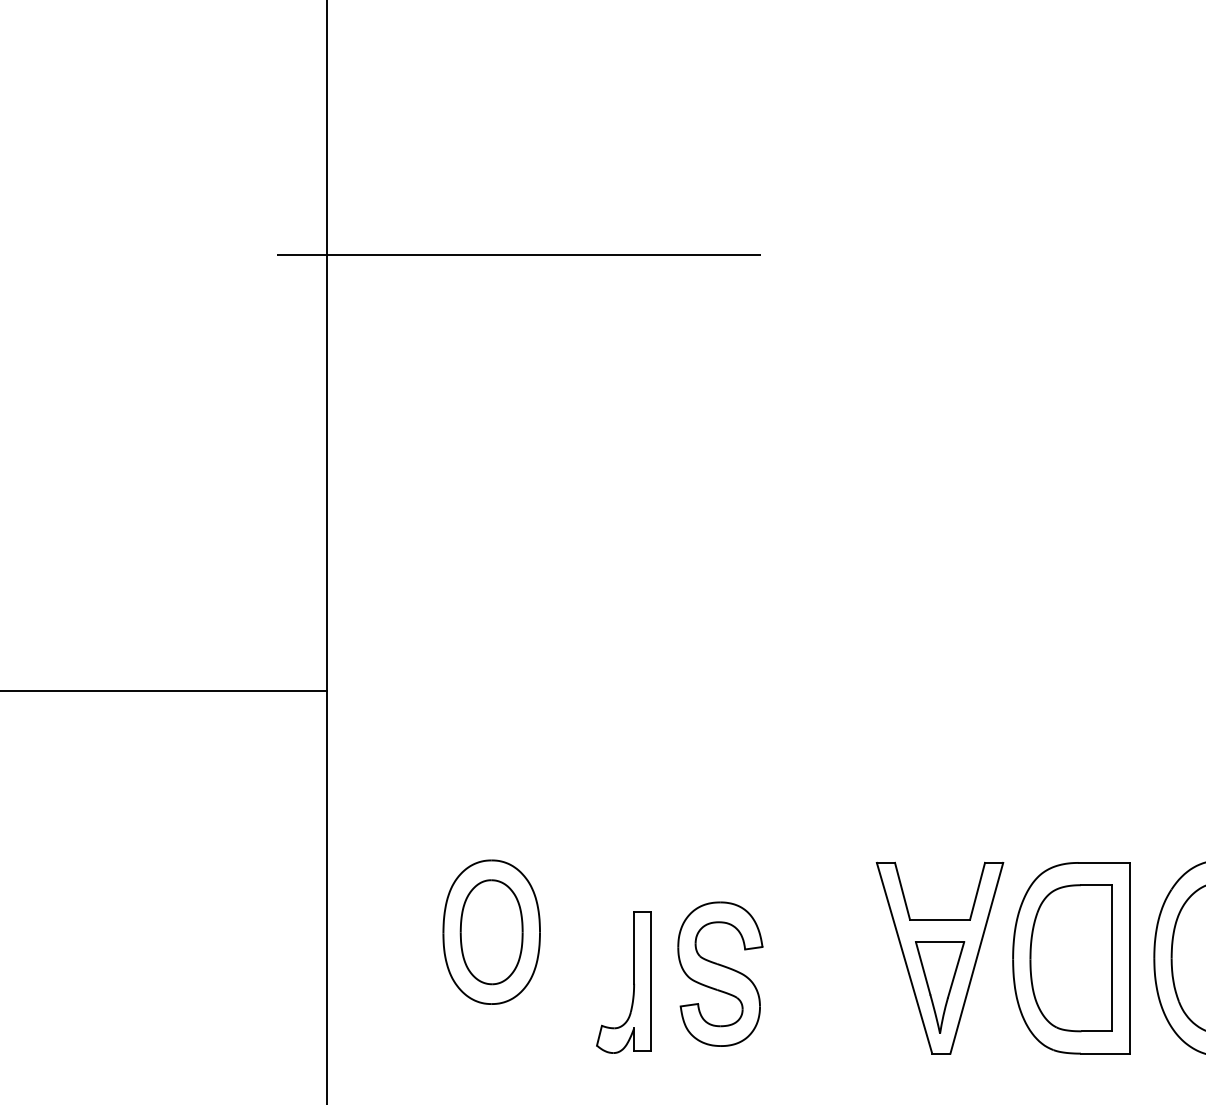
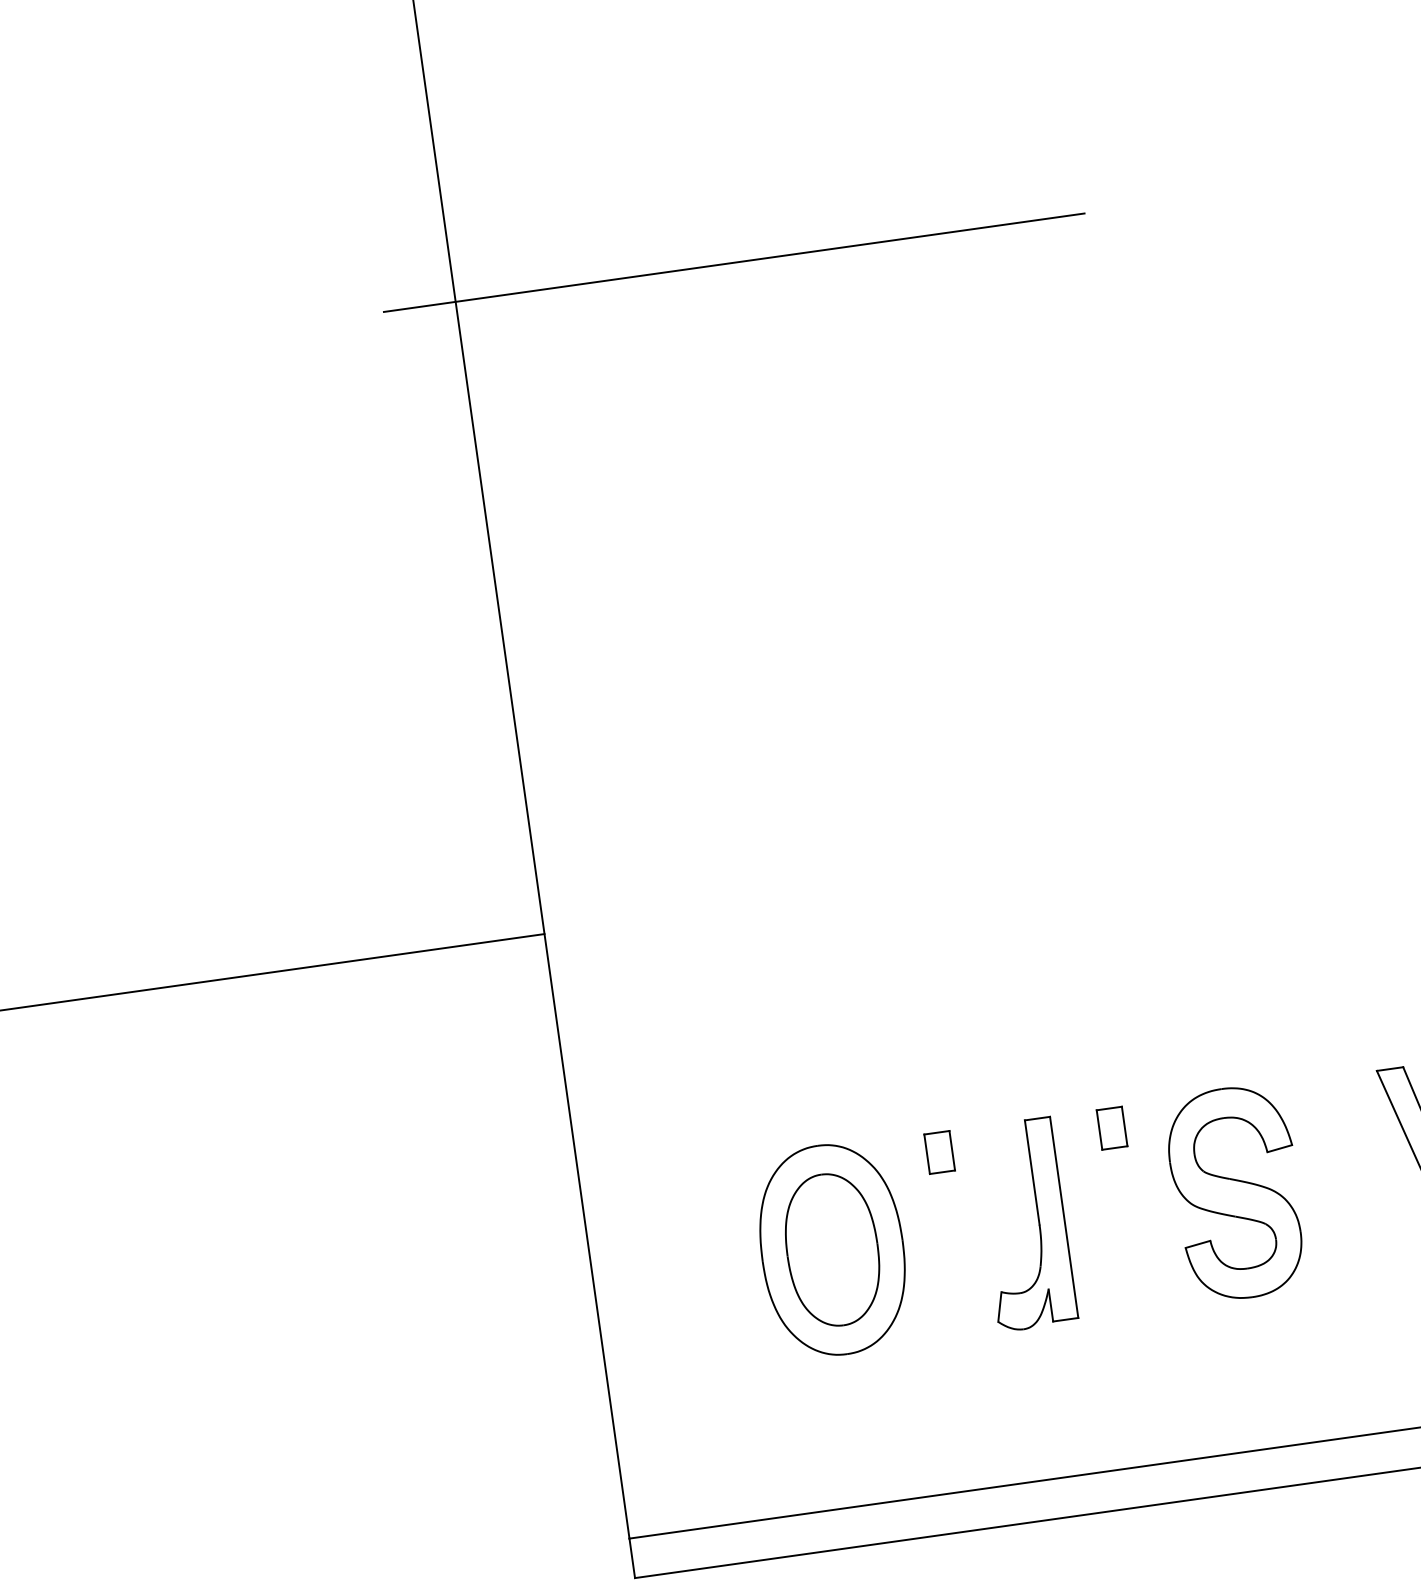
part: (573, 876) -> (939, 1152), added
part: (692, 876) -> (1112, 1128), added
part: (720, 973) -> (1236, 1192), moved
part: (633, 982) -> (1038, 1222), moved

